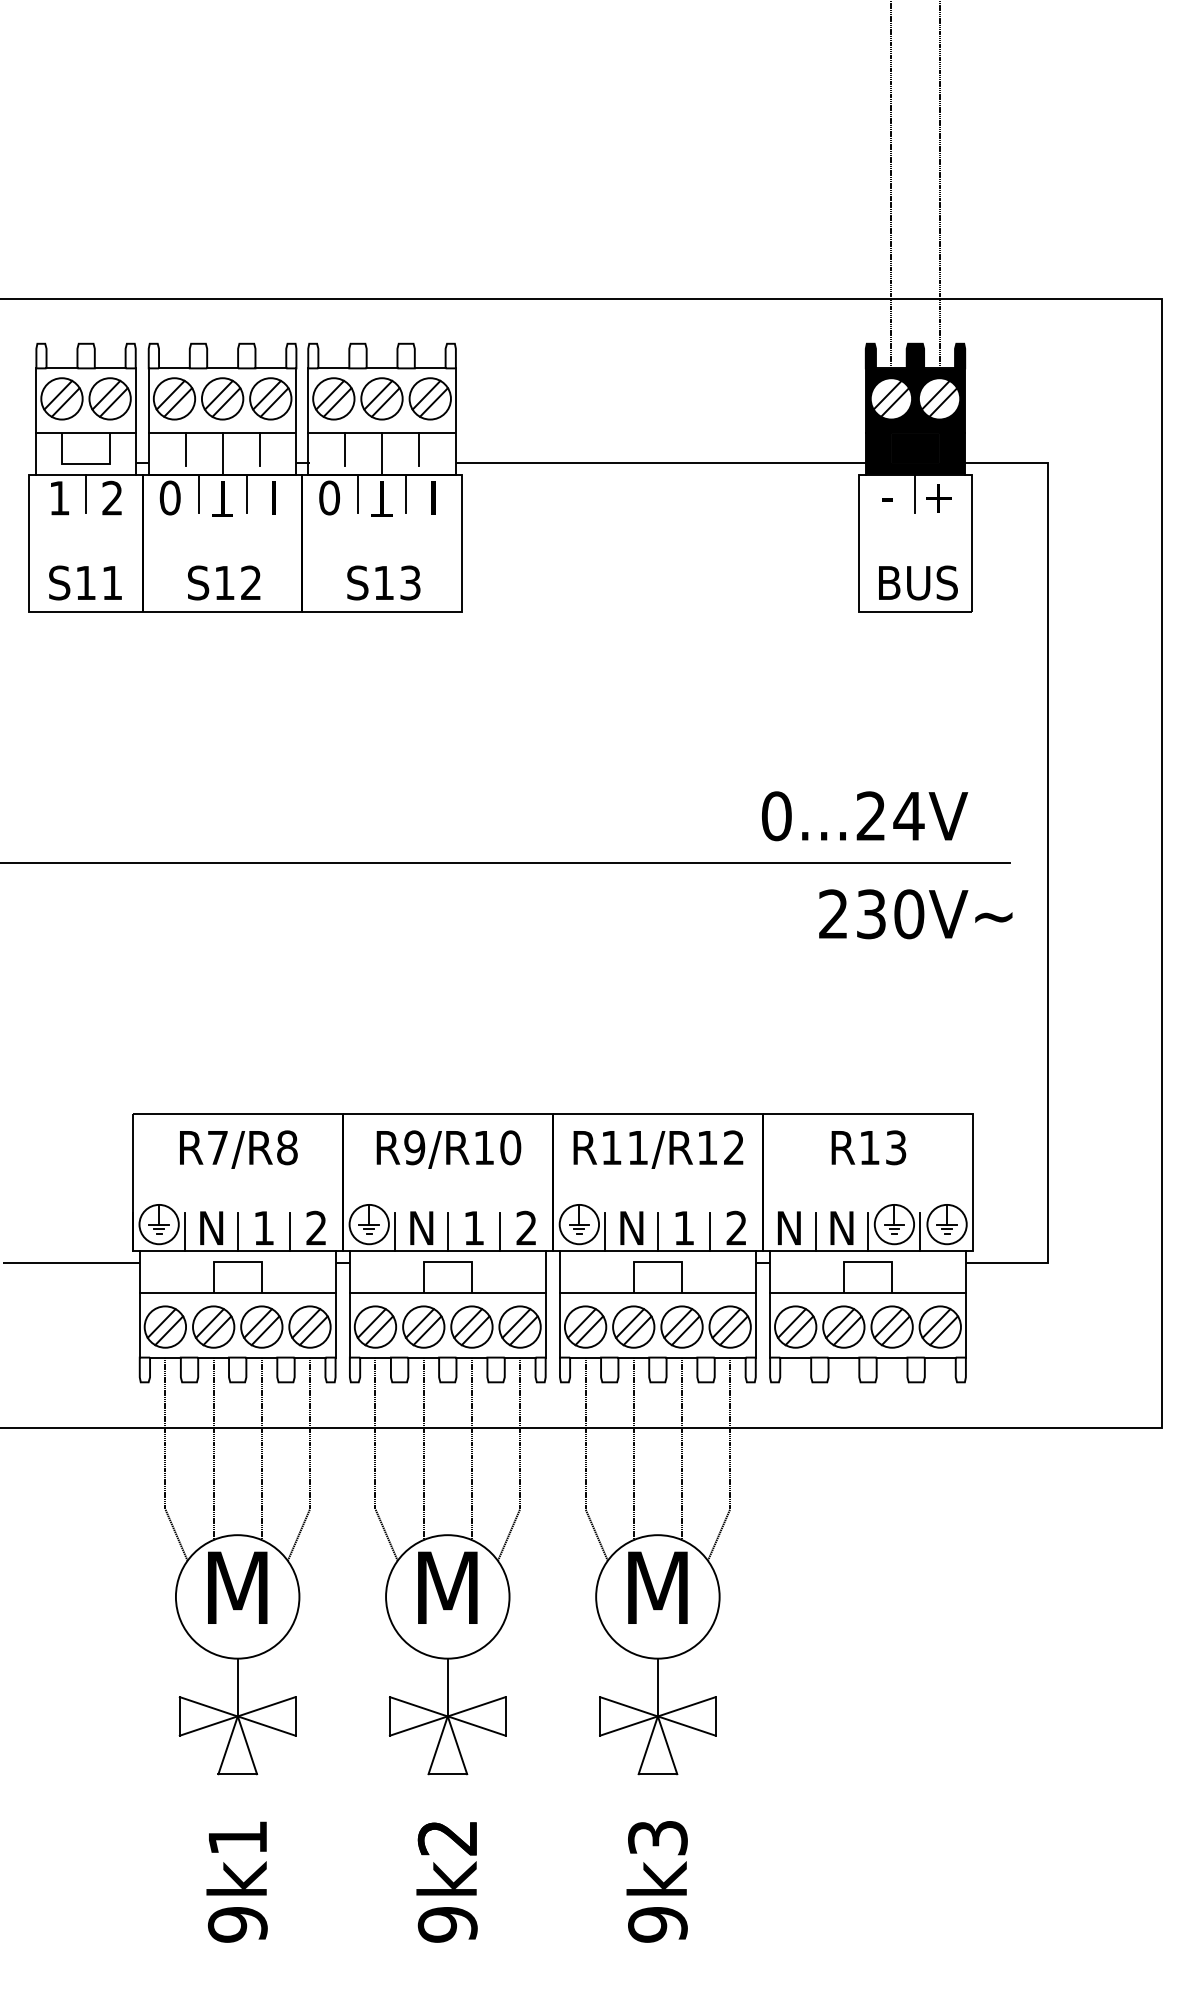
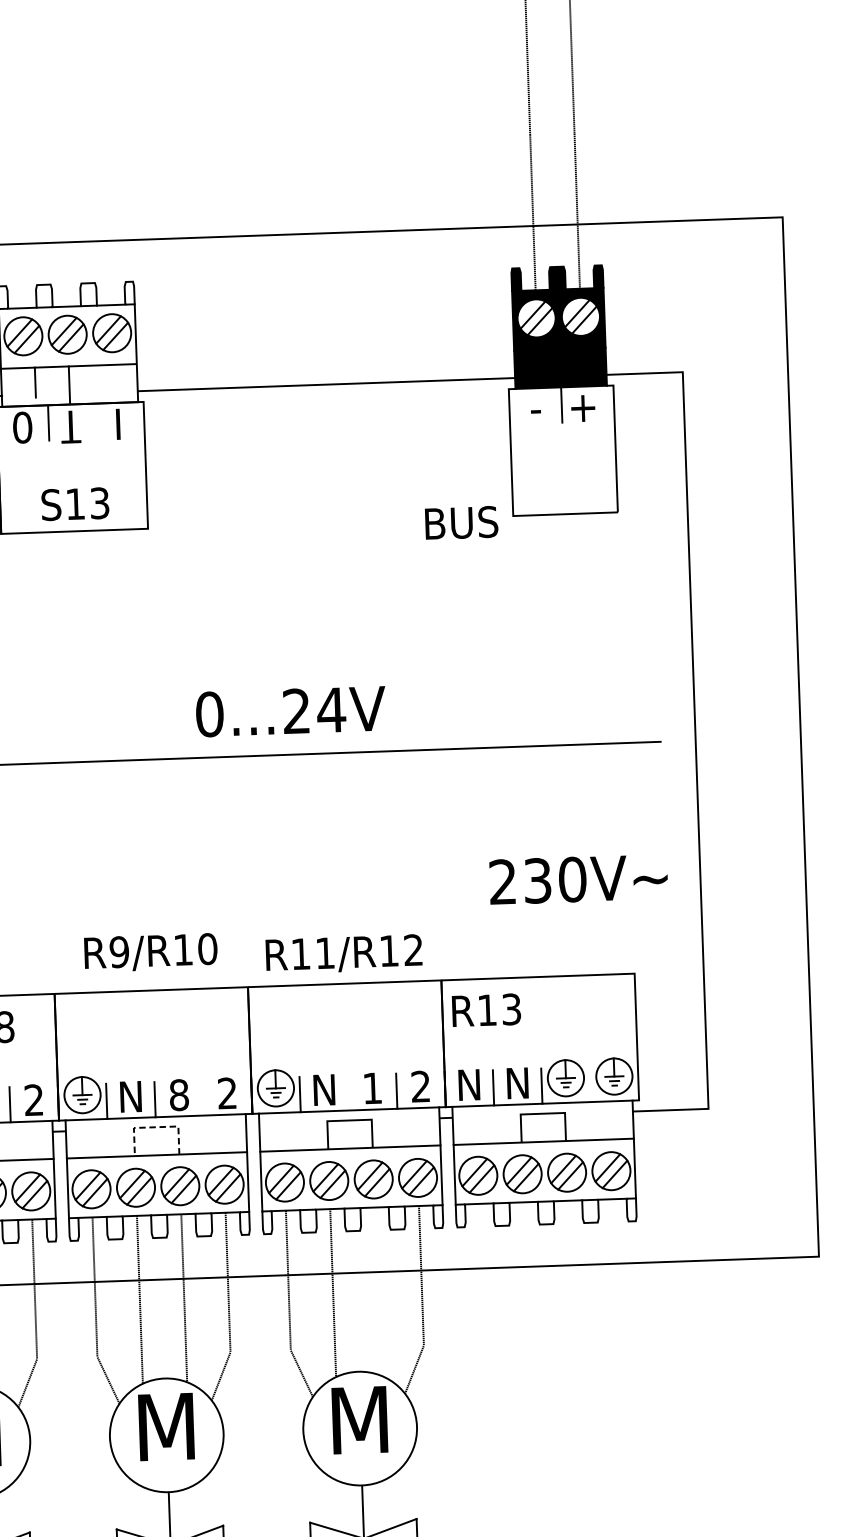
line: (419, 449) -> (103, 380), removed
line: (406, 493) -> (93, 421), removed
text: (918, 582) -> (461, 522), moved
text: (865, 816) -> (291, 711), moved
text: (915, 914) -> (578, 879), moved
text: (868, 1147) -> (486, 1010), moved
text: (448, 1149) -> (150, 952), moved
text: (658, 1149) -> (344, 954), moved
text: (473, 1227) -> (178, 1094), 1 -> 8
line: (500, 1232) -> (203, 1098), removed
line: (657, 1232) -> (348, 1093), removed
line: (920, 1232) -> (590, 1084), removed
line: (447, 1262) -> (155, 1127), solid -> dashed
line: (682, 1448) -> (378, 1291), removed

